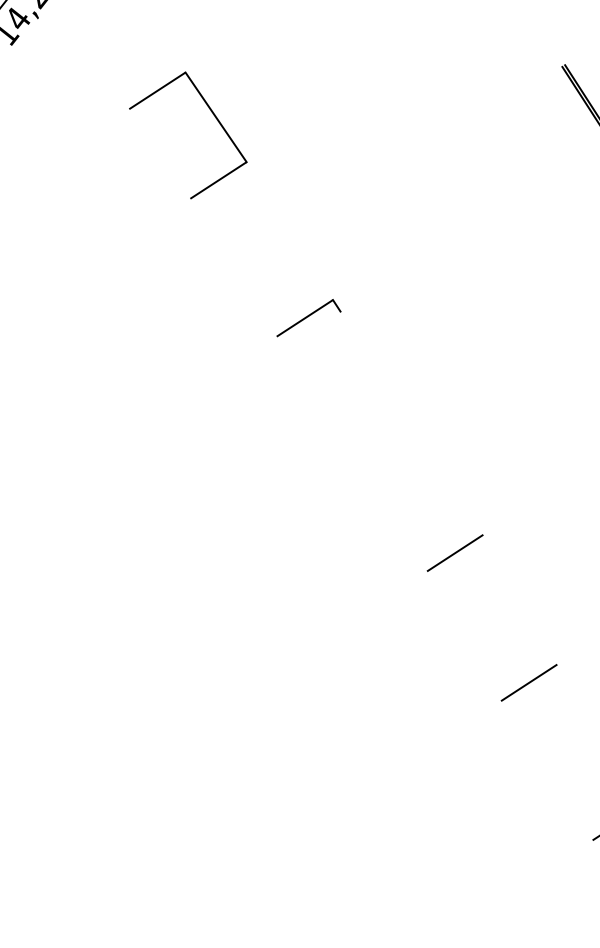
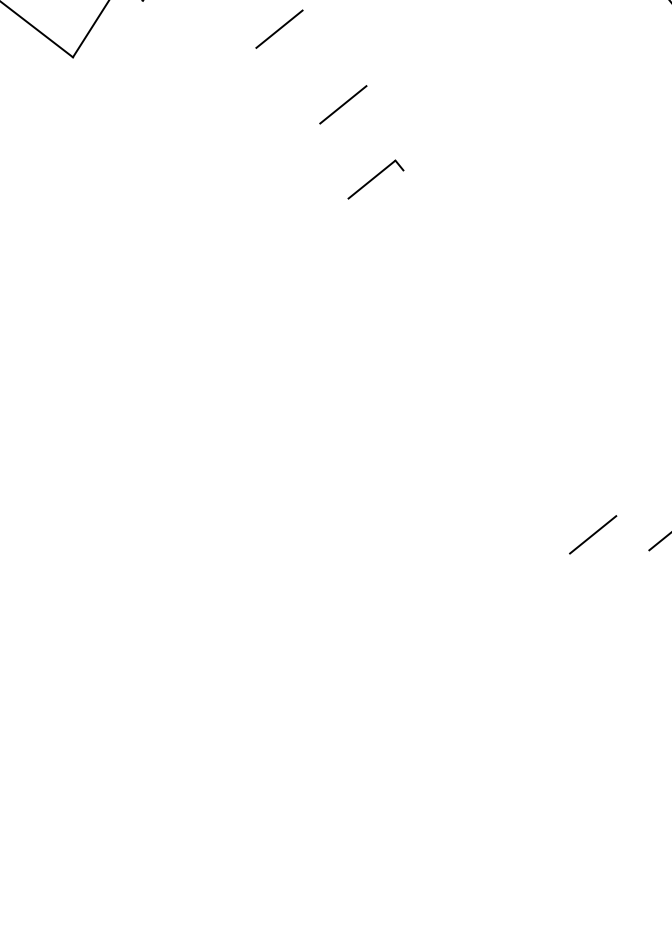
line: (216, 117) -> (335, 47), removed
part: (309, 318) -> (375, 179), moved
line: (455, 552) -> (593, 534), moved

